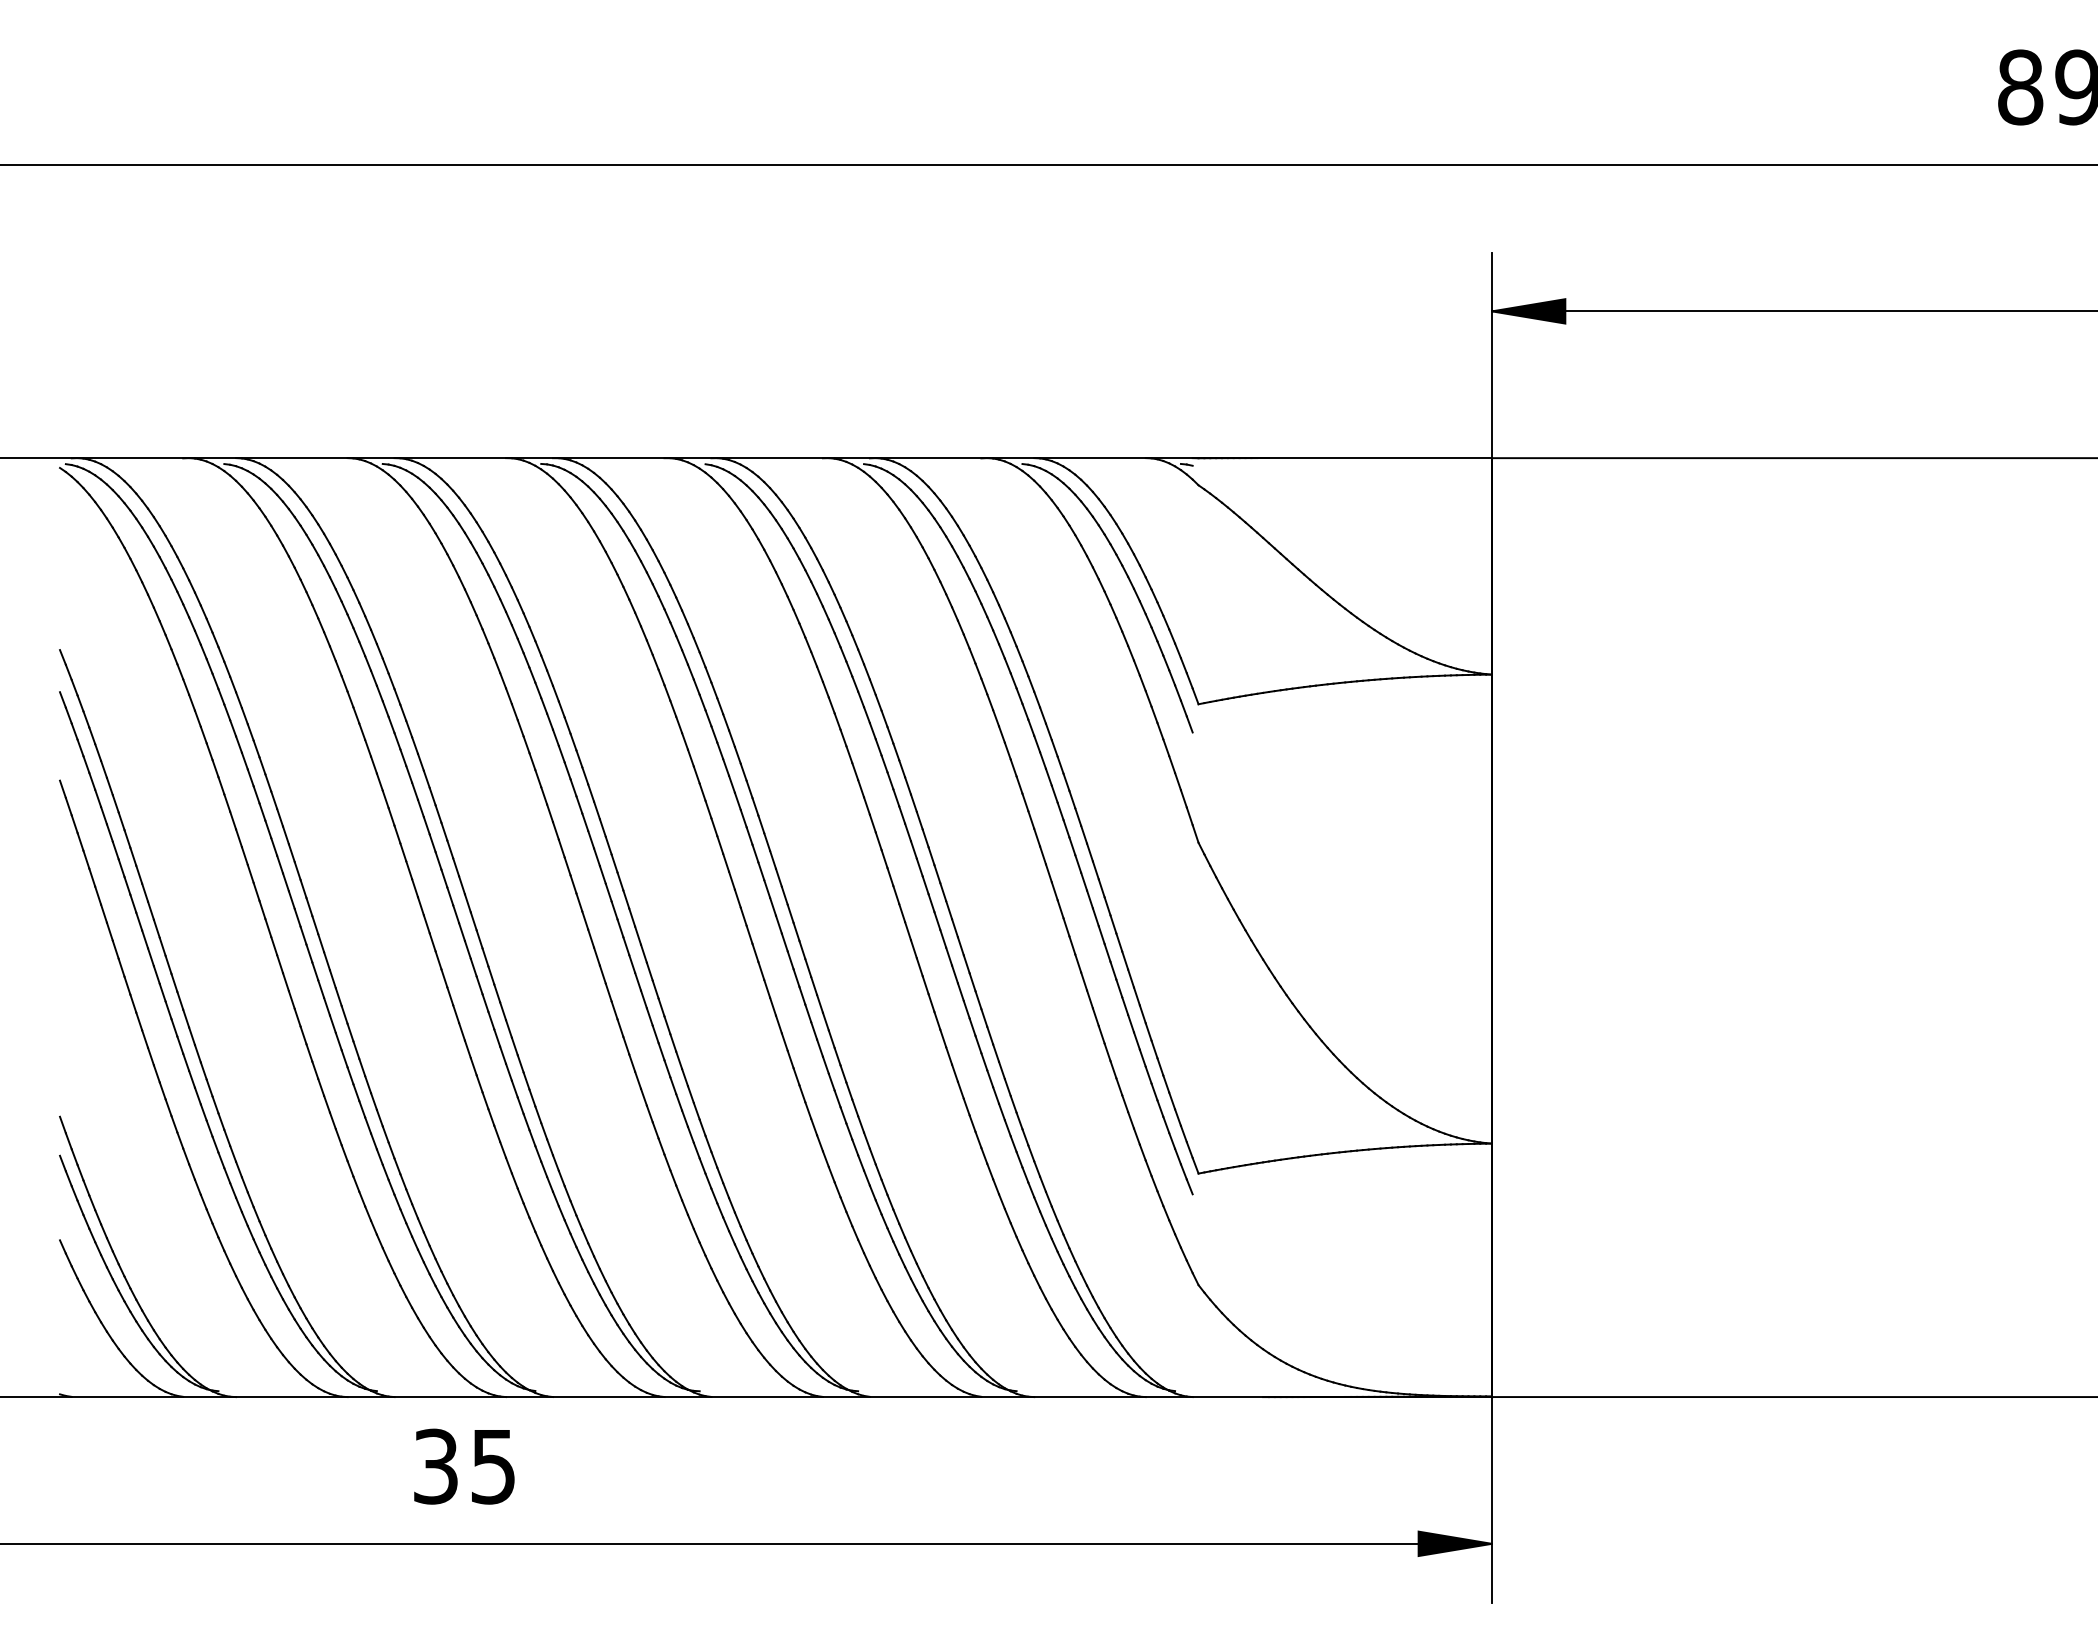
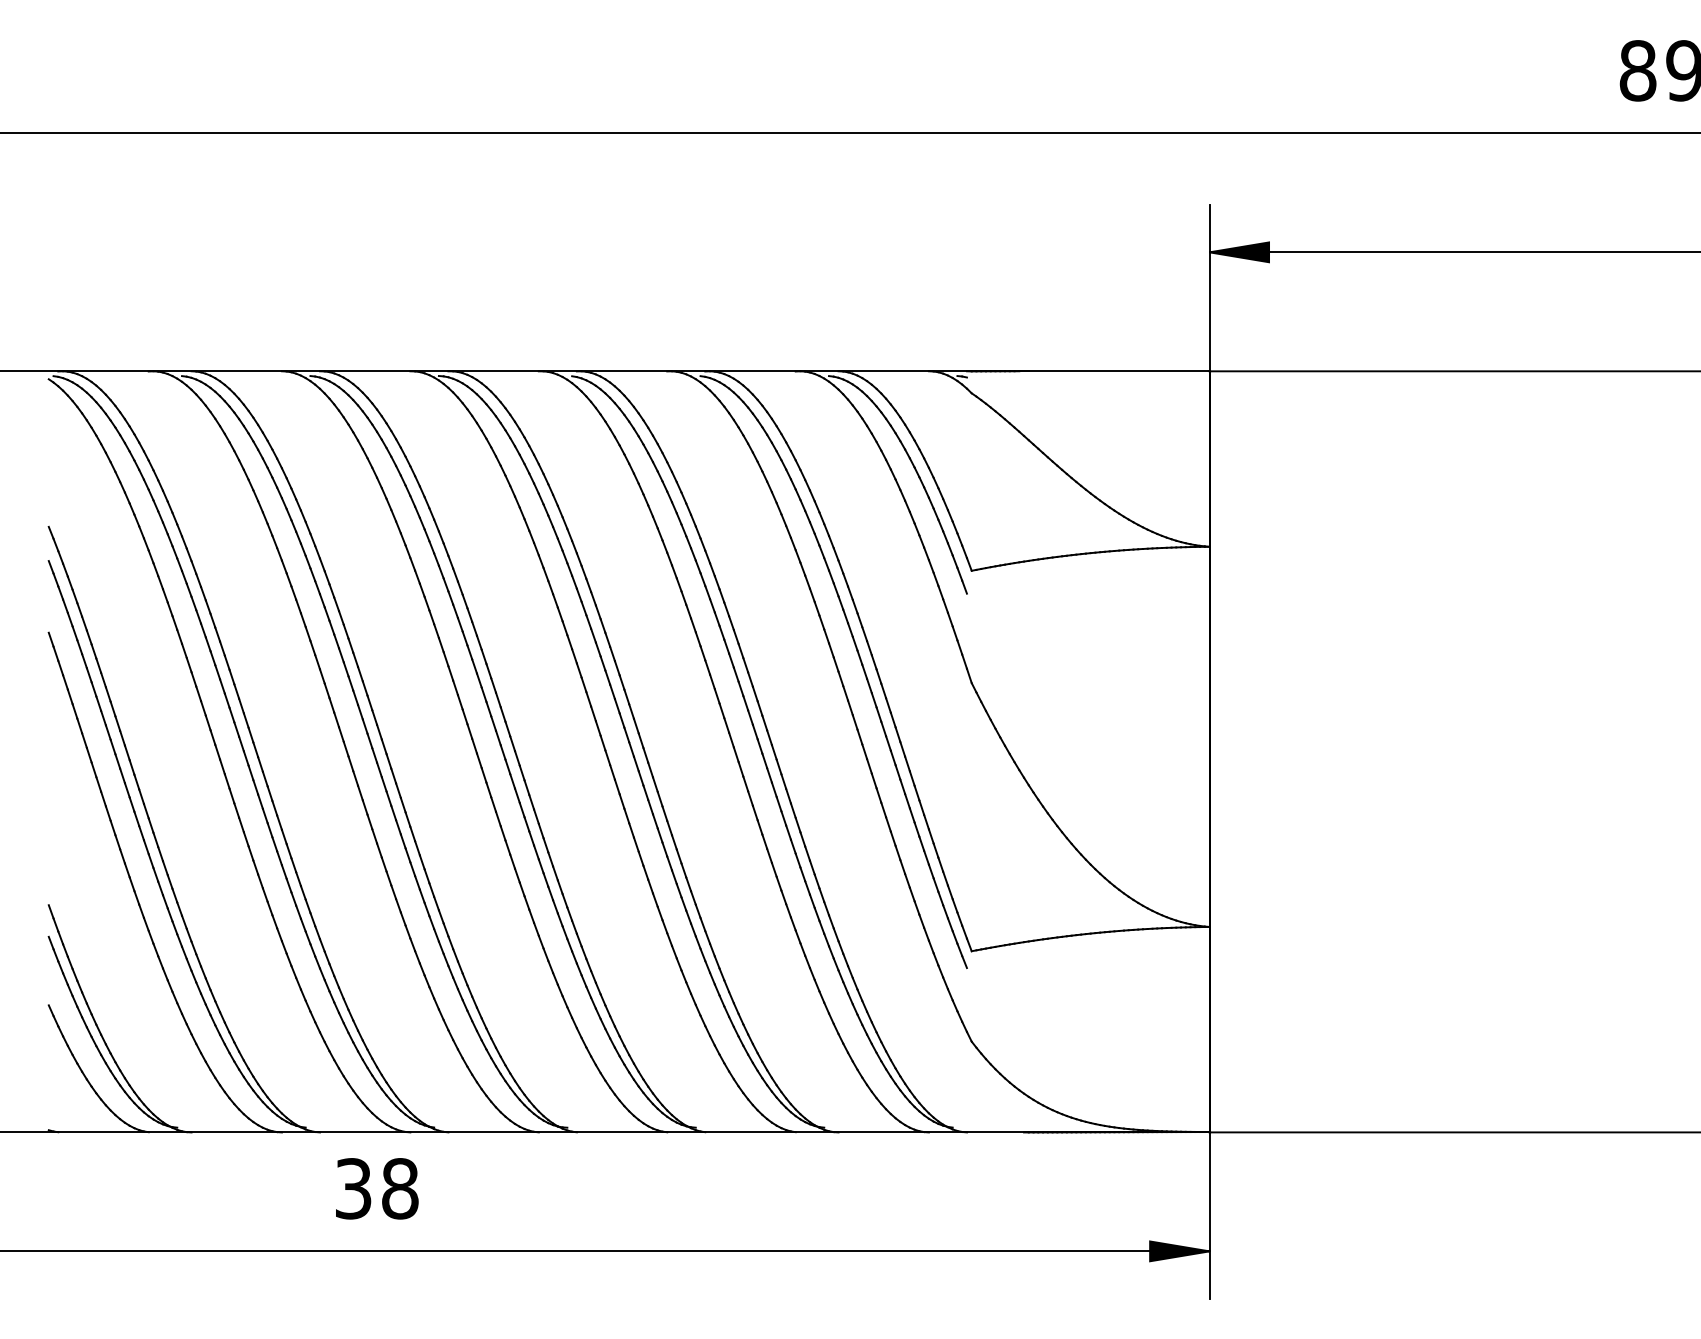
text: (493, 1466) -> (400, 1188), 35 -> 38

